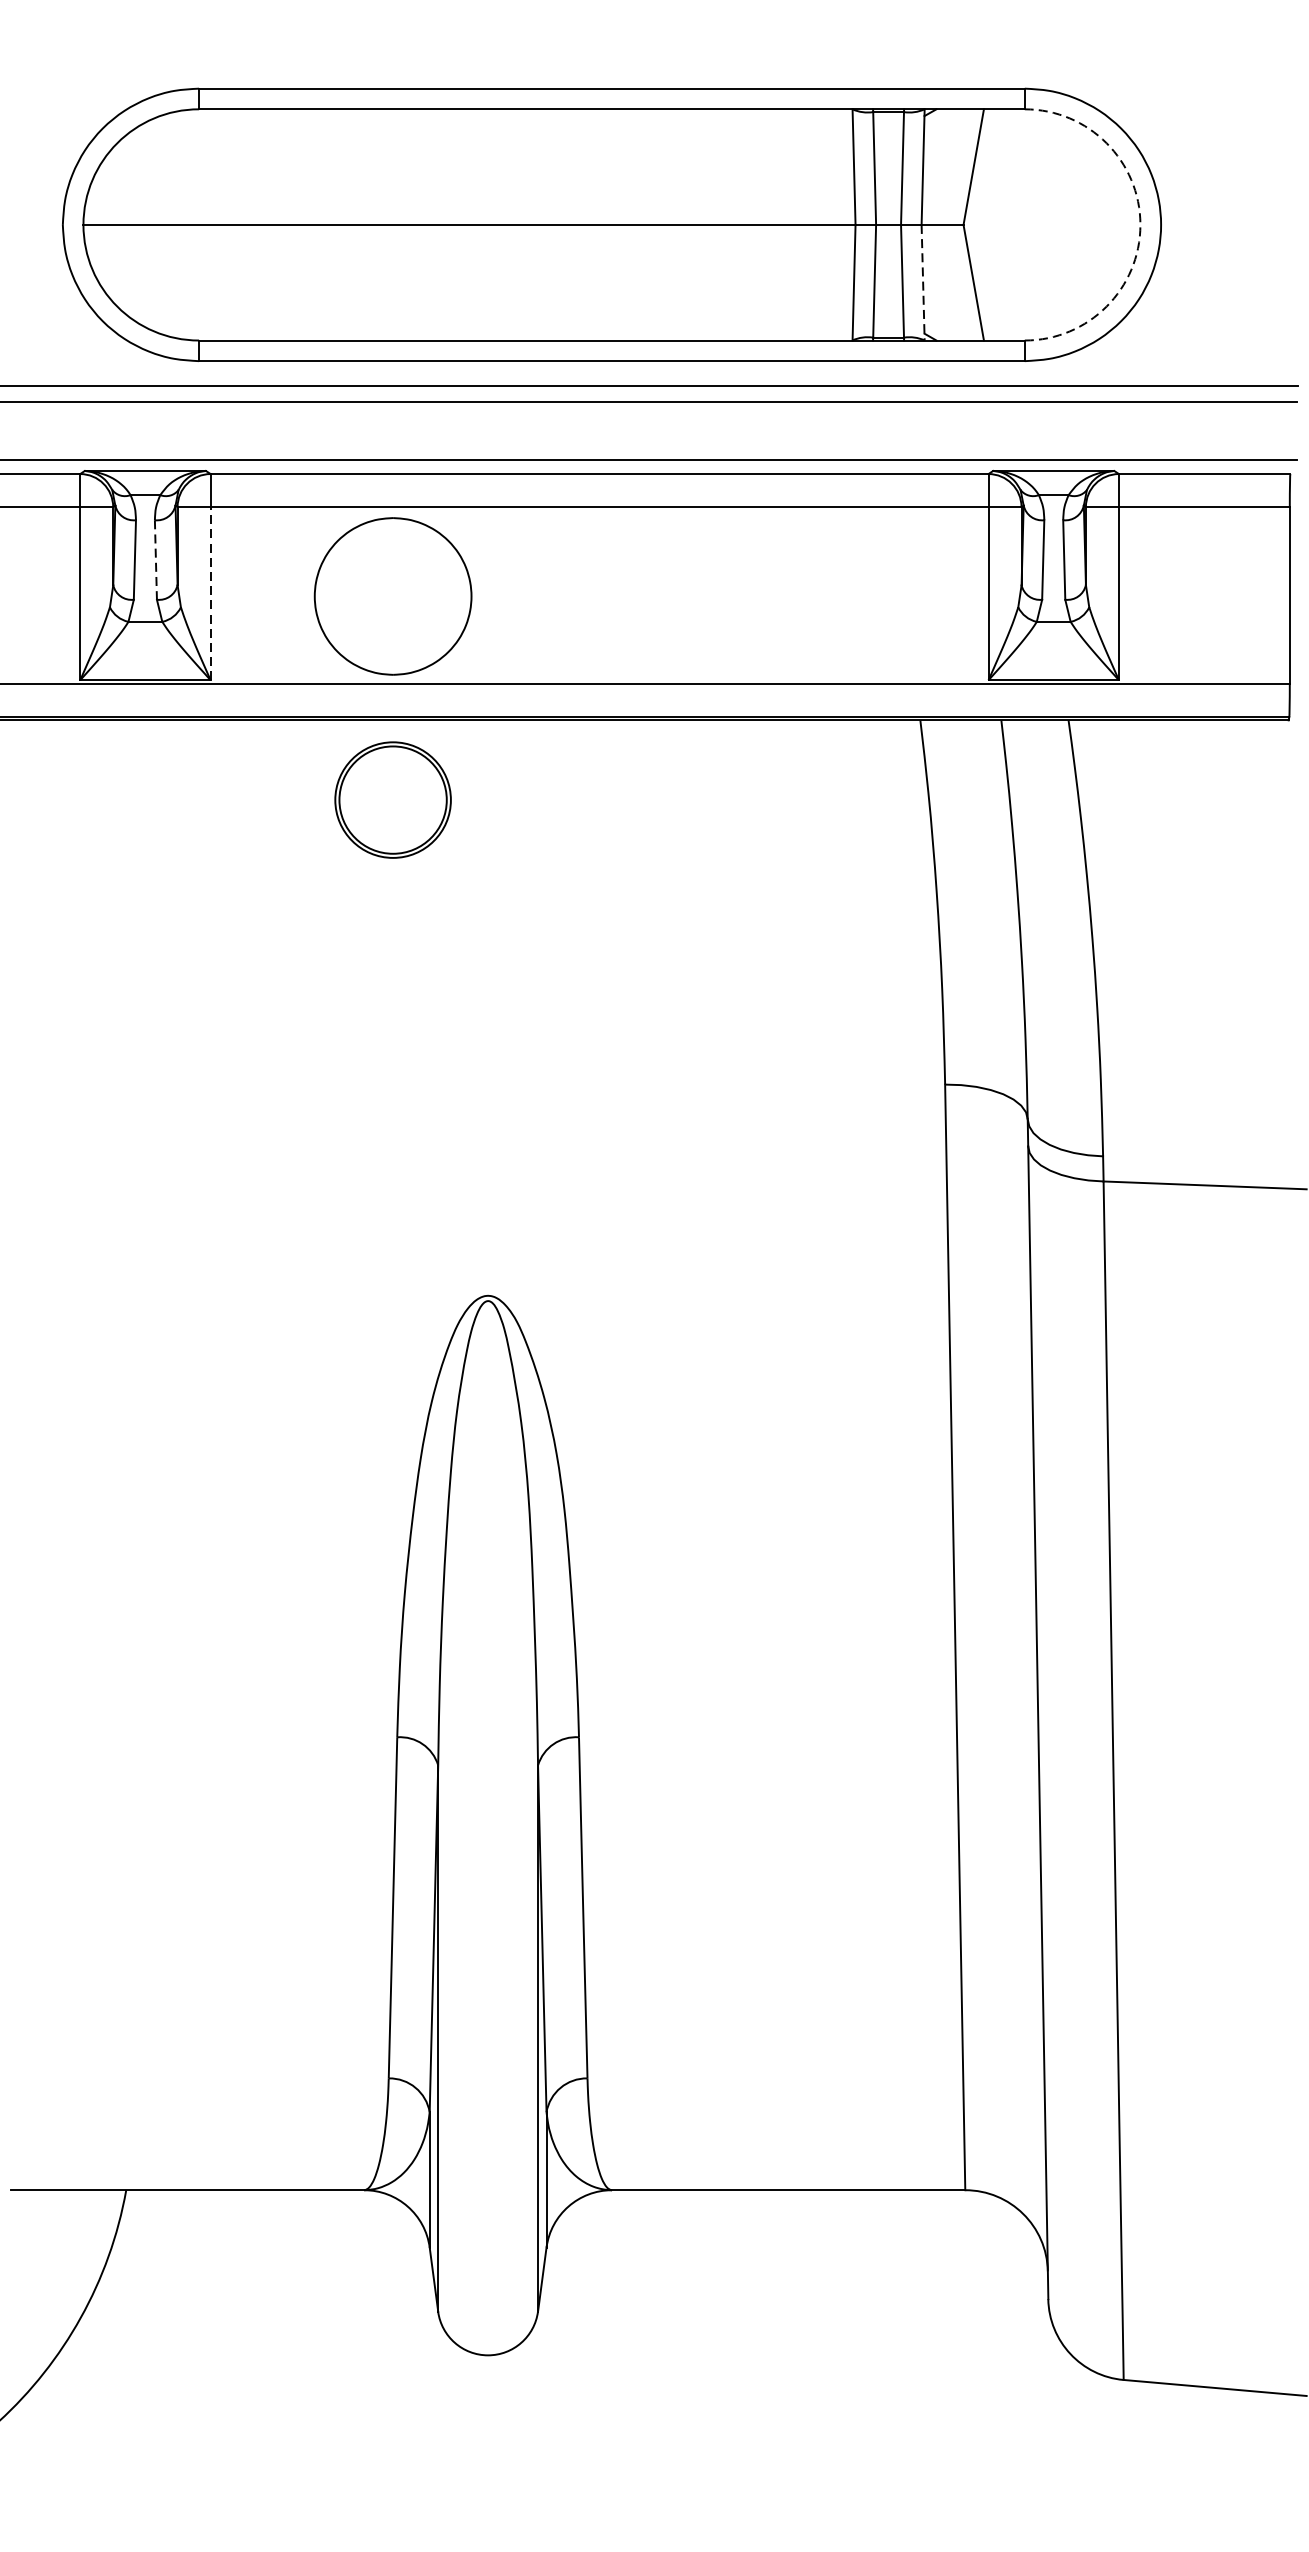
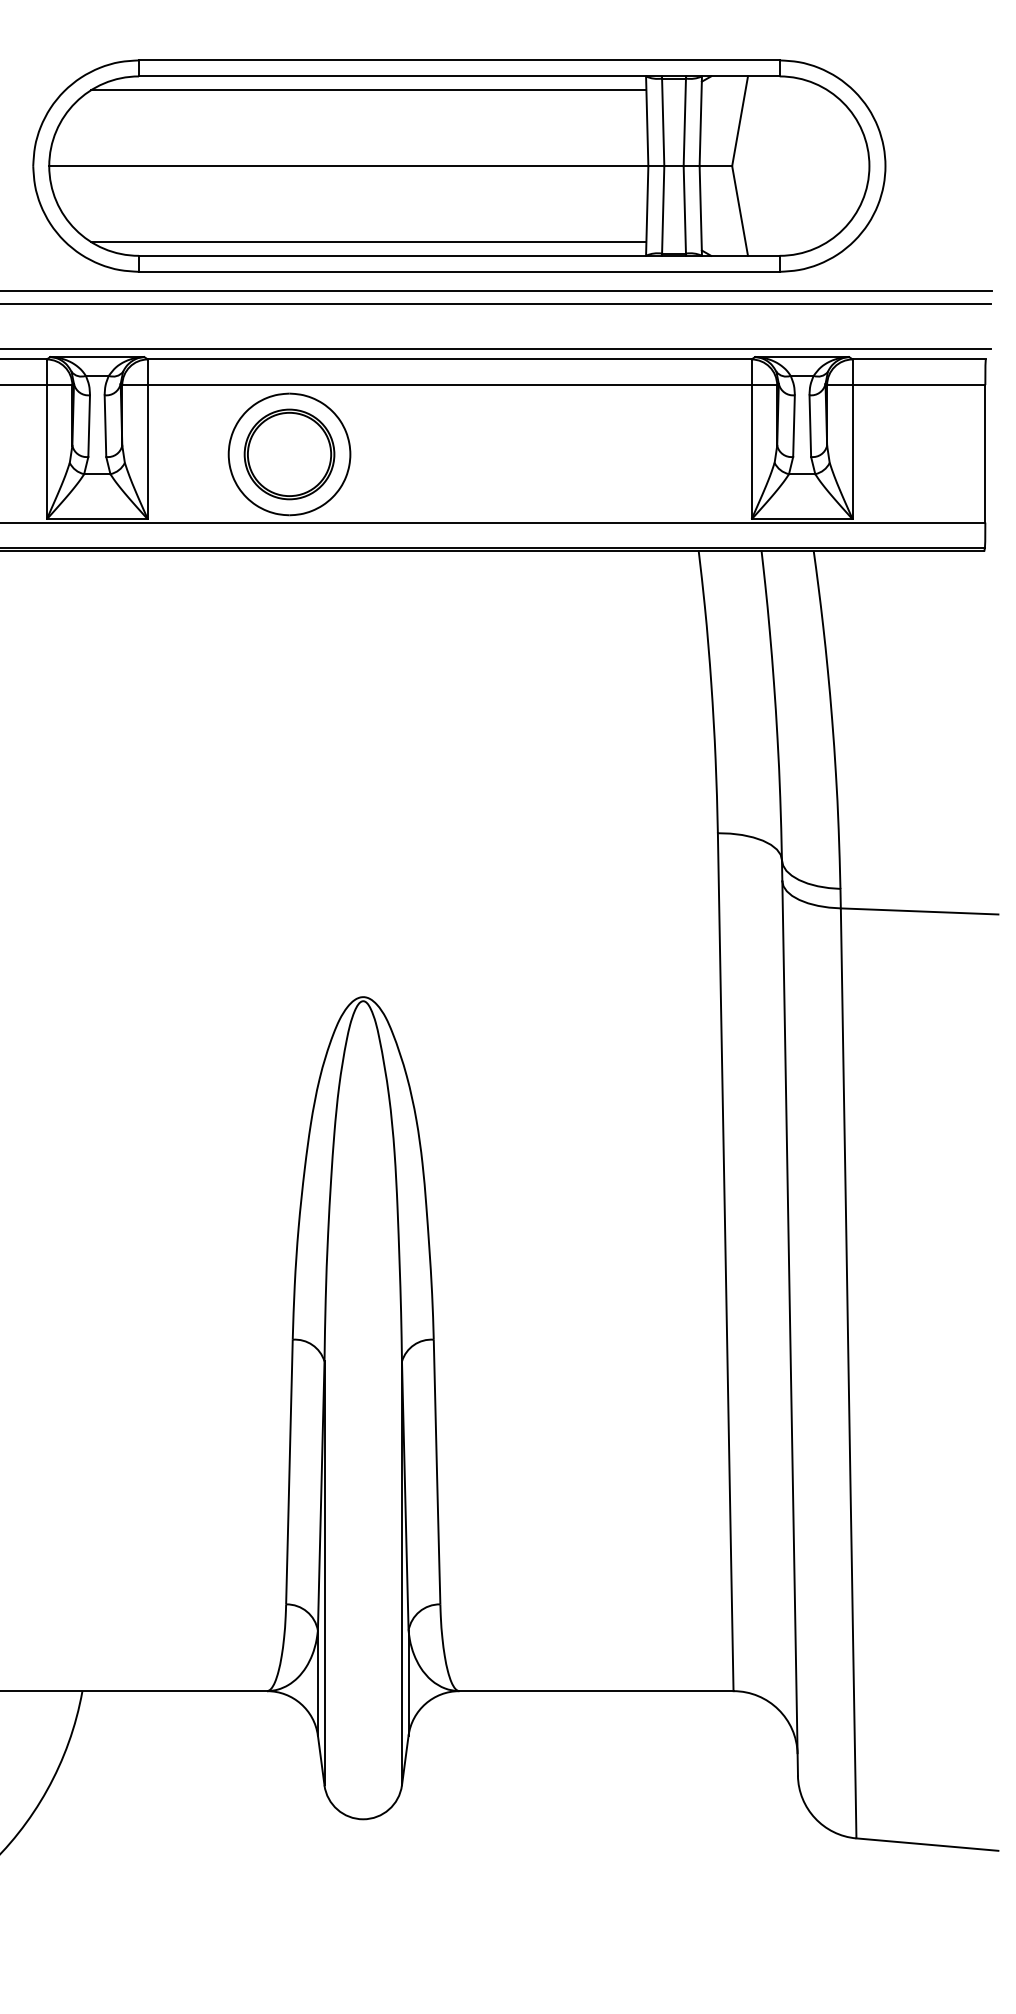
line: (494, 127) -> (368, 90), added
arc: (1140, 225) -> (869, 166), dashed -> solid
line: (922, 282) -> (700, 210), dashed -> solid
line: (494, 323) -> (368, 242), added
line: (155, 560) -> (105, 426), dashed -> solid
line: (210, 592) -> (147, 451), dashed -> solid
part: (393, 800) -> (289, 454), moved

